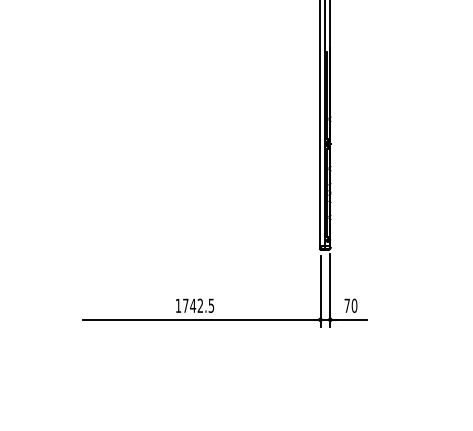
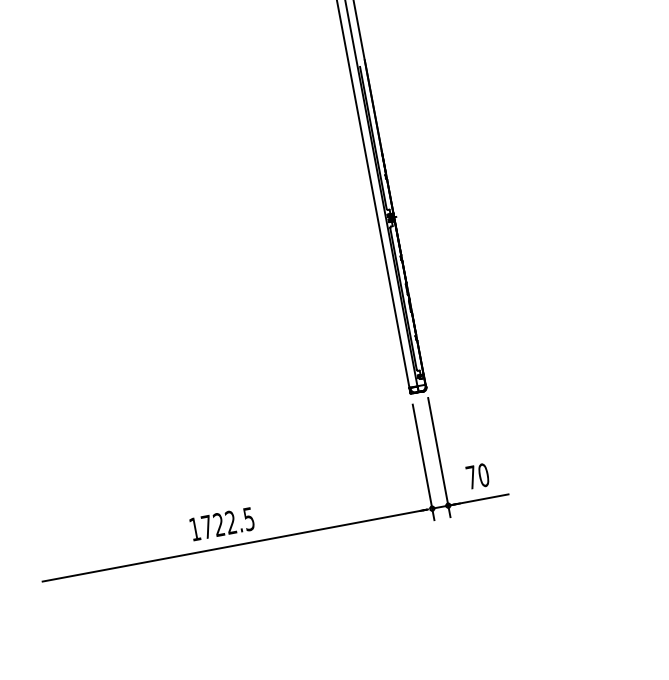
text: (193, 305) -> (219, 524), 1742.5 -> 1722.5

